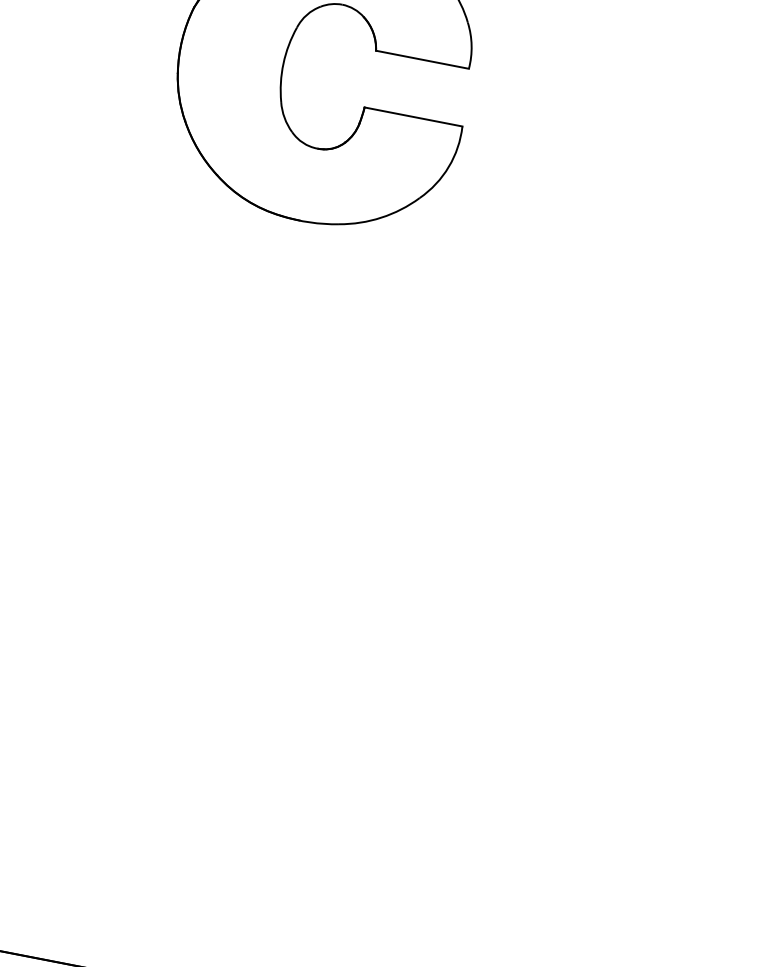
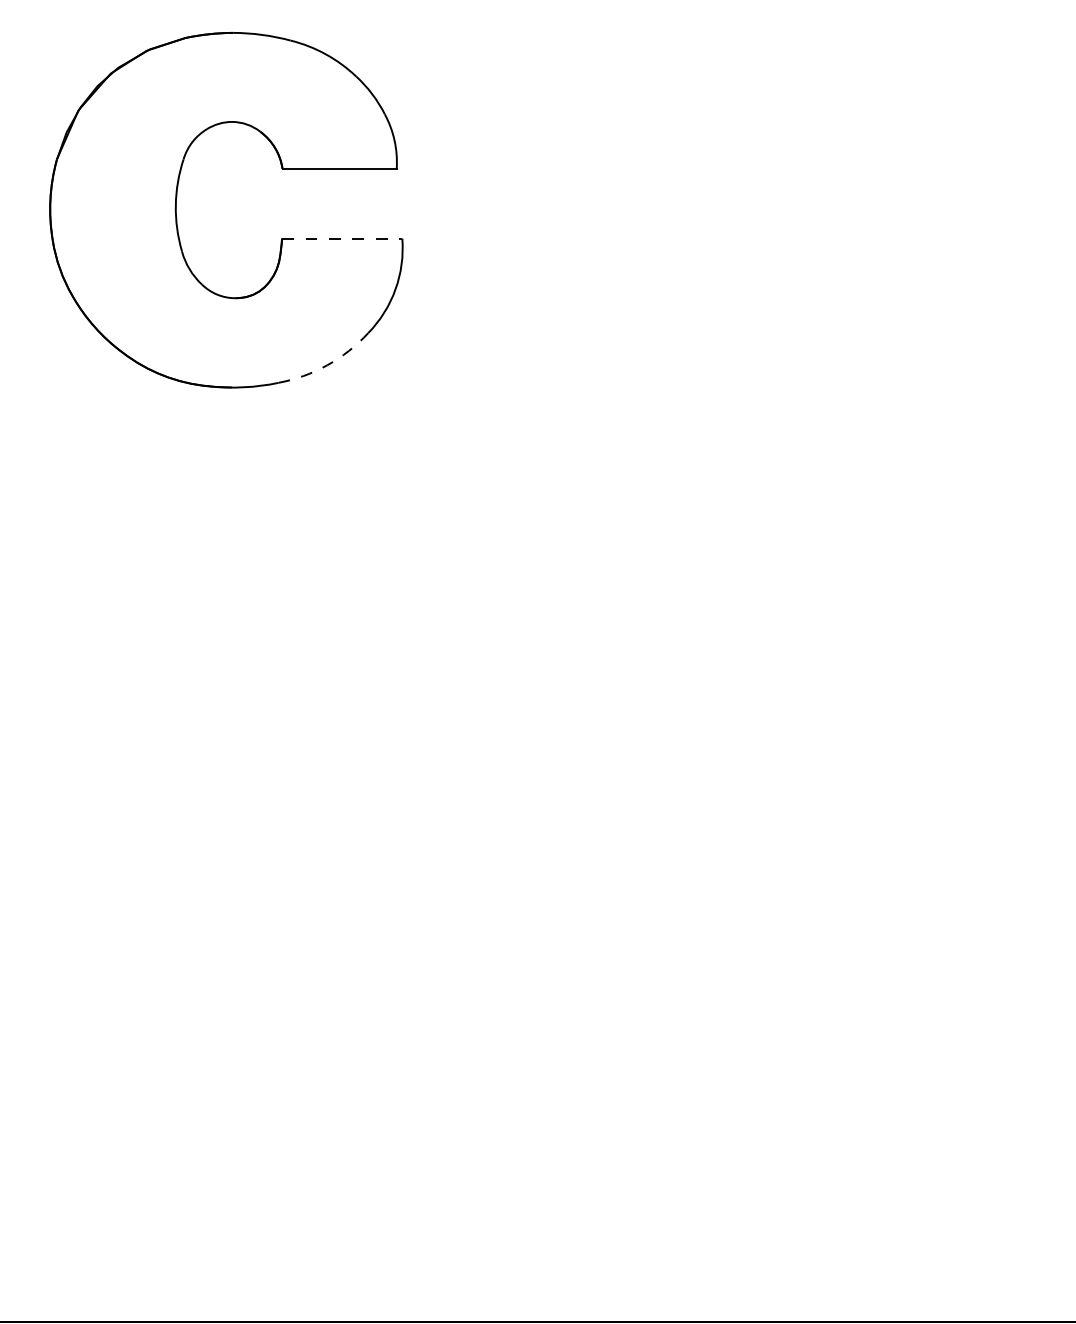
line: (413, 116) -> (342, 238), solid -> dashed
arc: (381, 217) -> (327, 365), solid -> dashed

